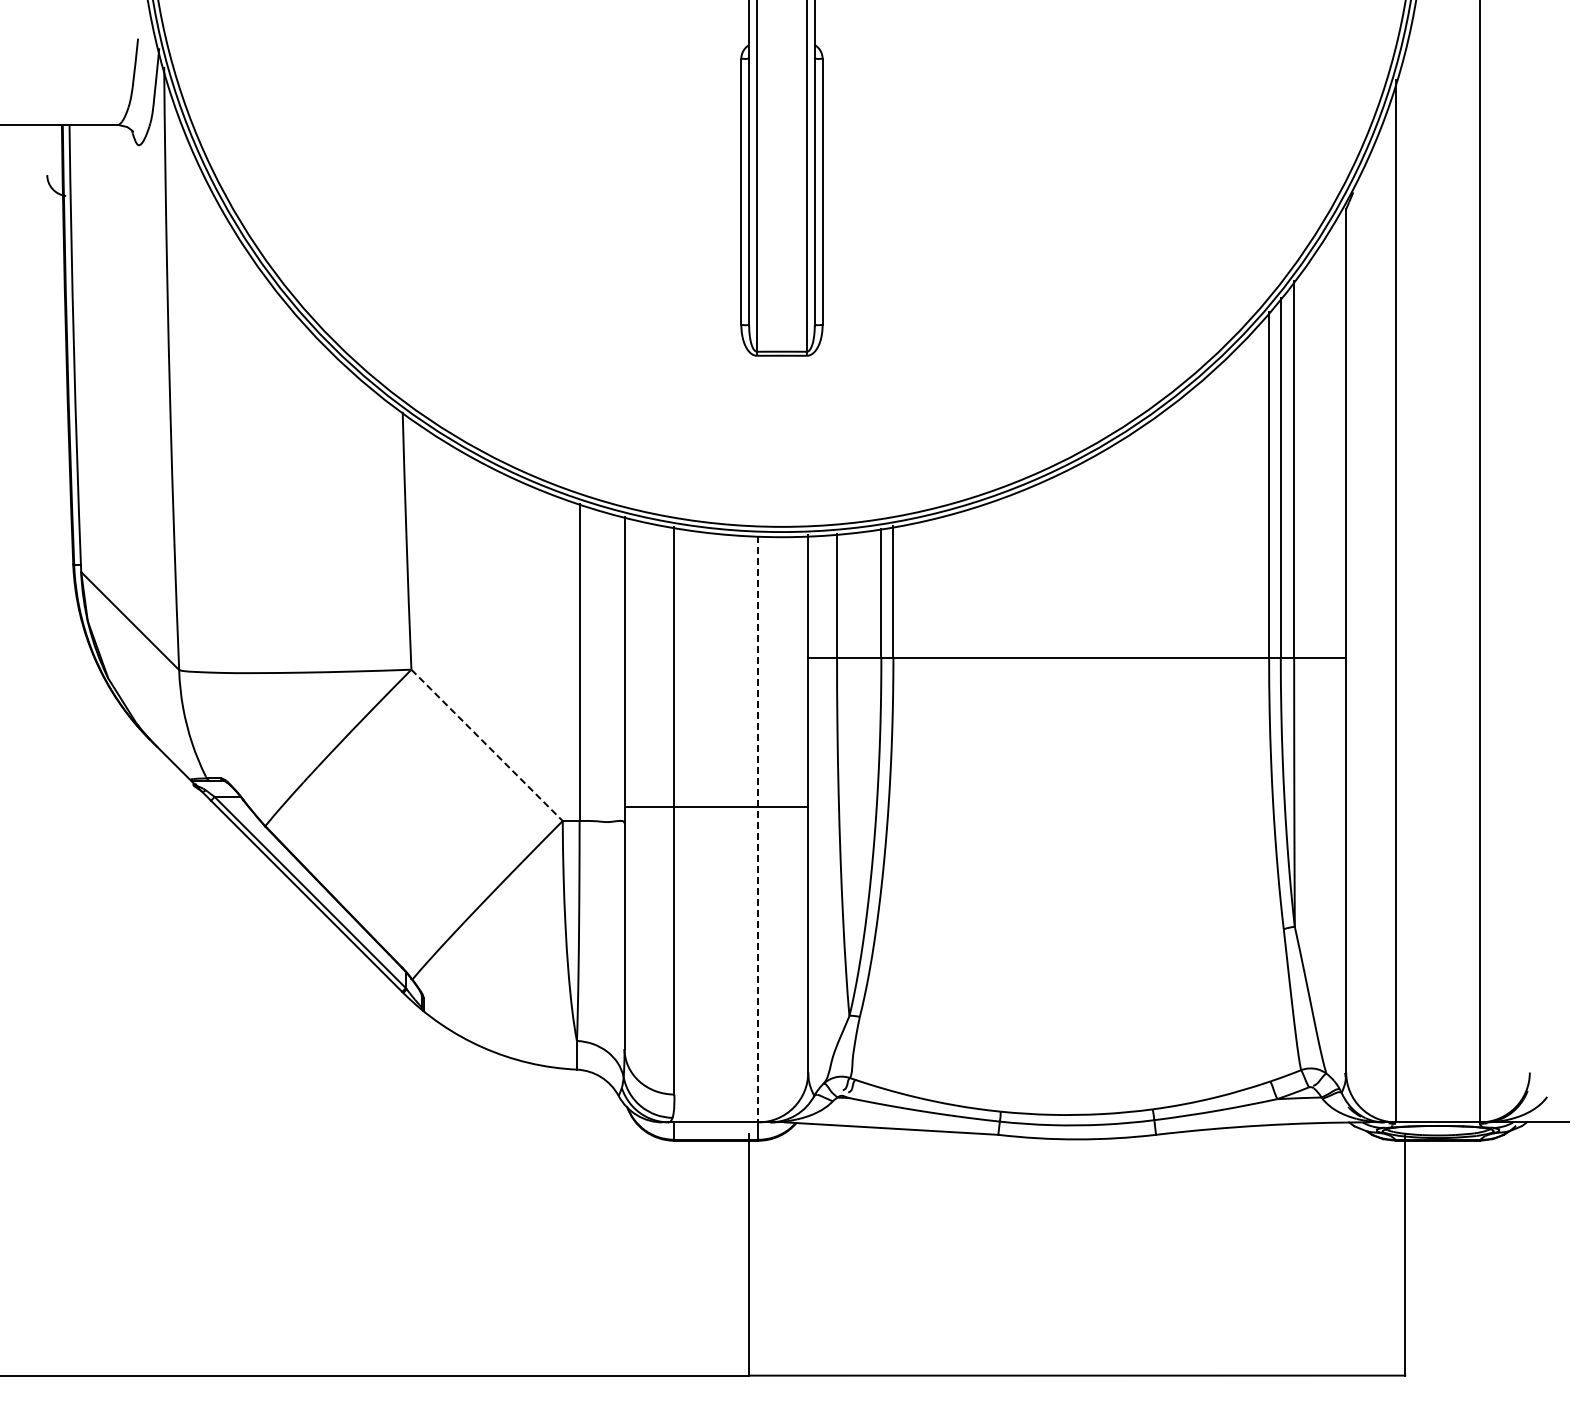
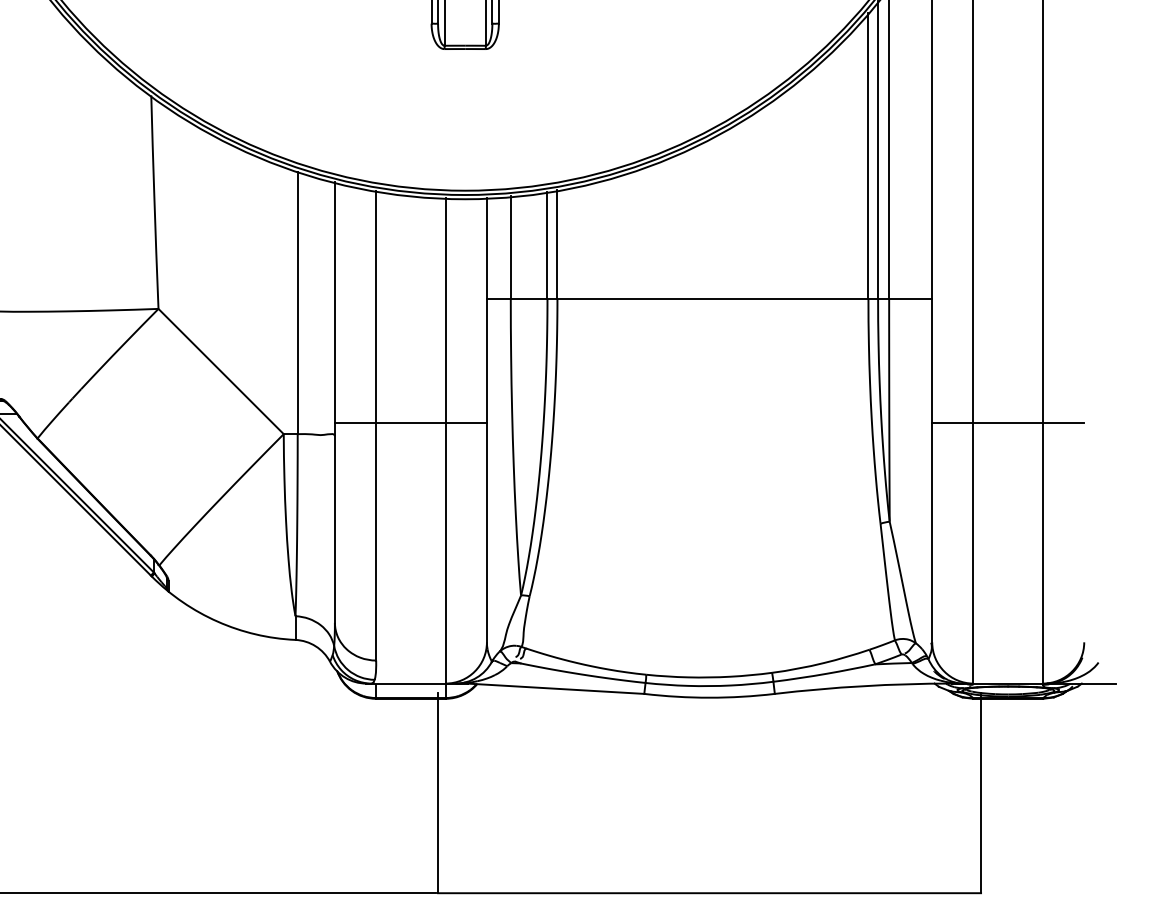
line: (487, 745) -> (221, 371), dashed -> solid
line: (1437, 807) -> (1007, 422), added
line: (758, 829) -> (445, 441), dashed -> solid

